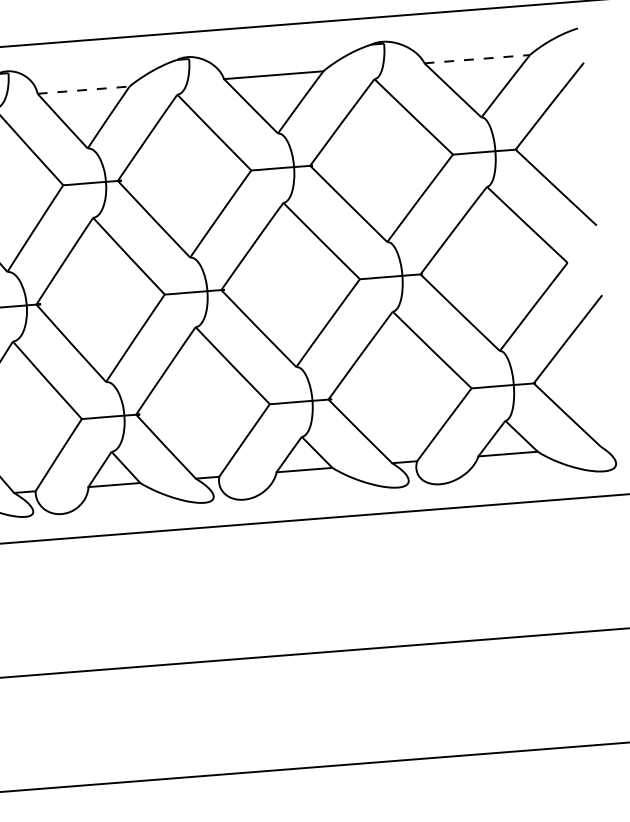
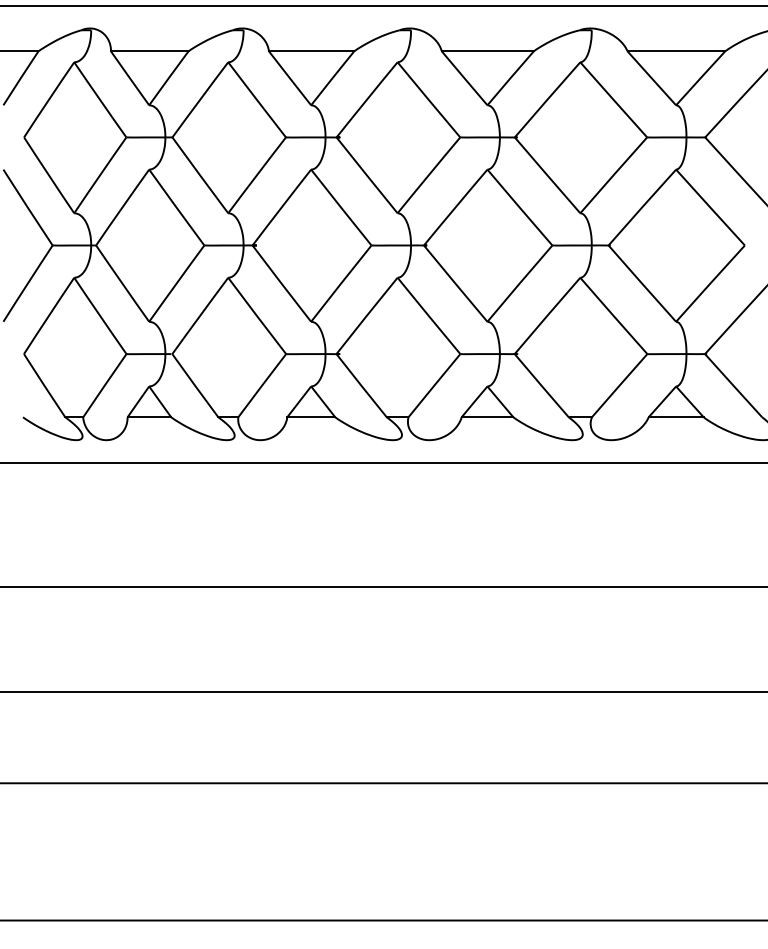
line: (477, 59) -> (676, 51), dashed -> solid
line: (83, 90) -> (311, 51), dashed -> solid

